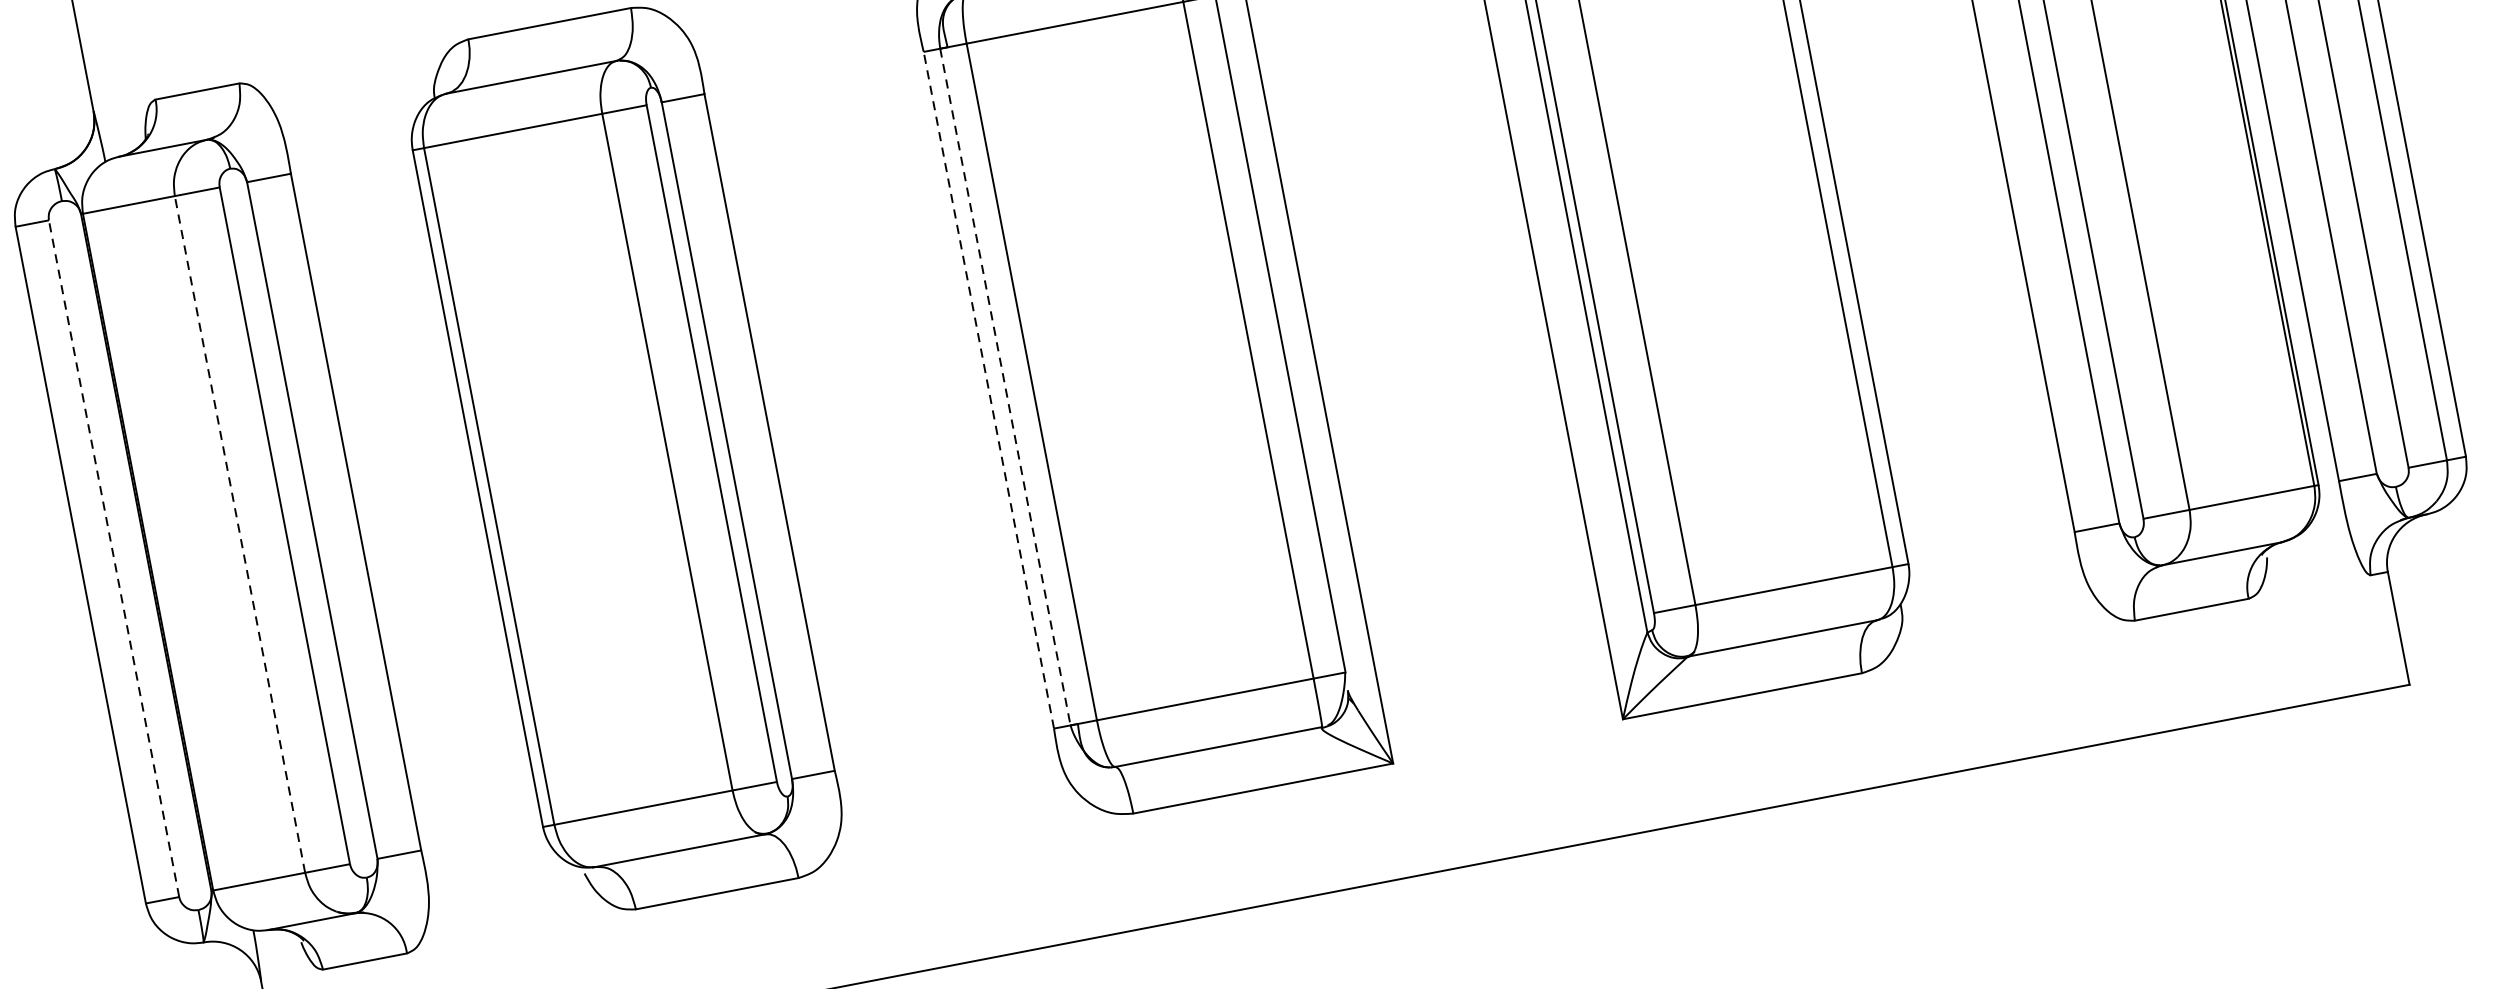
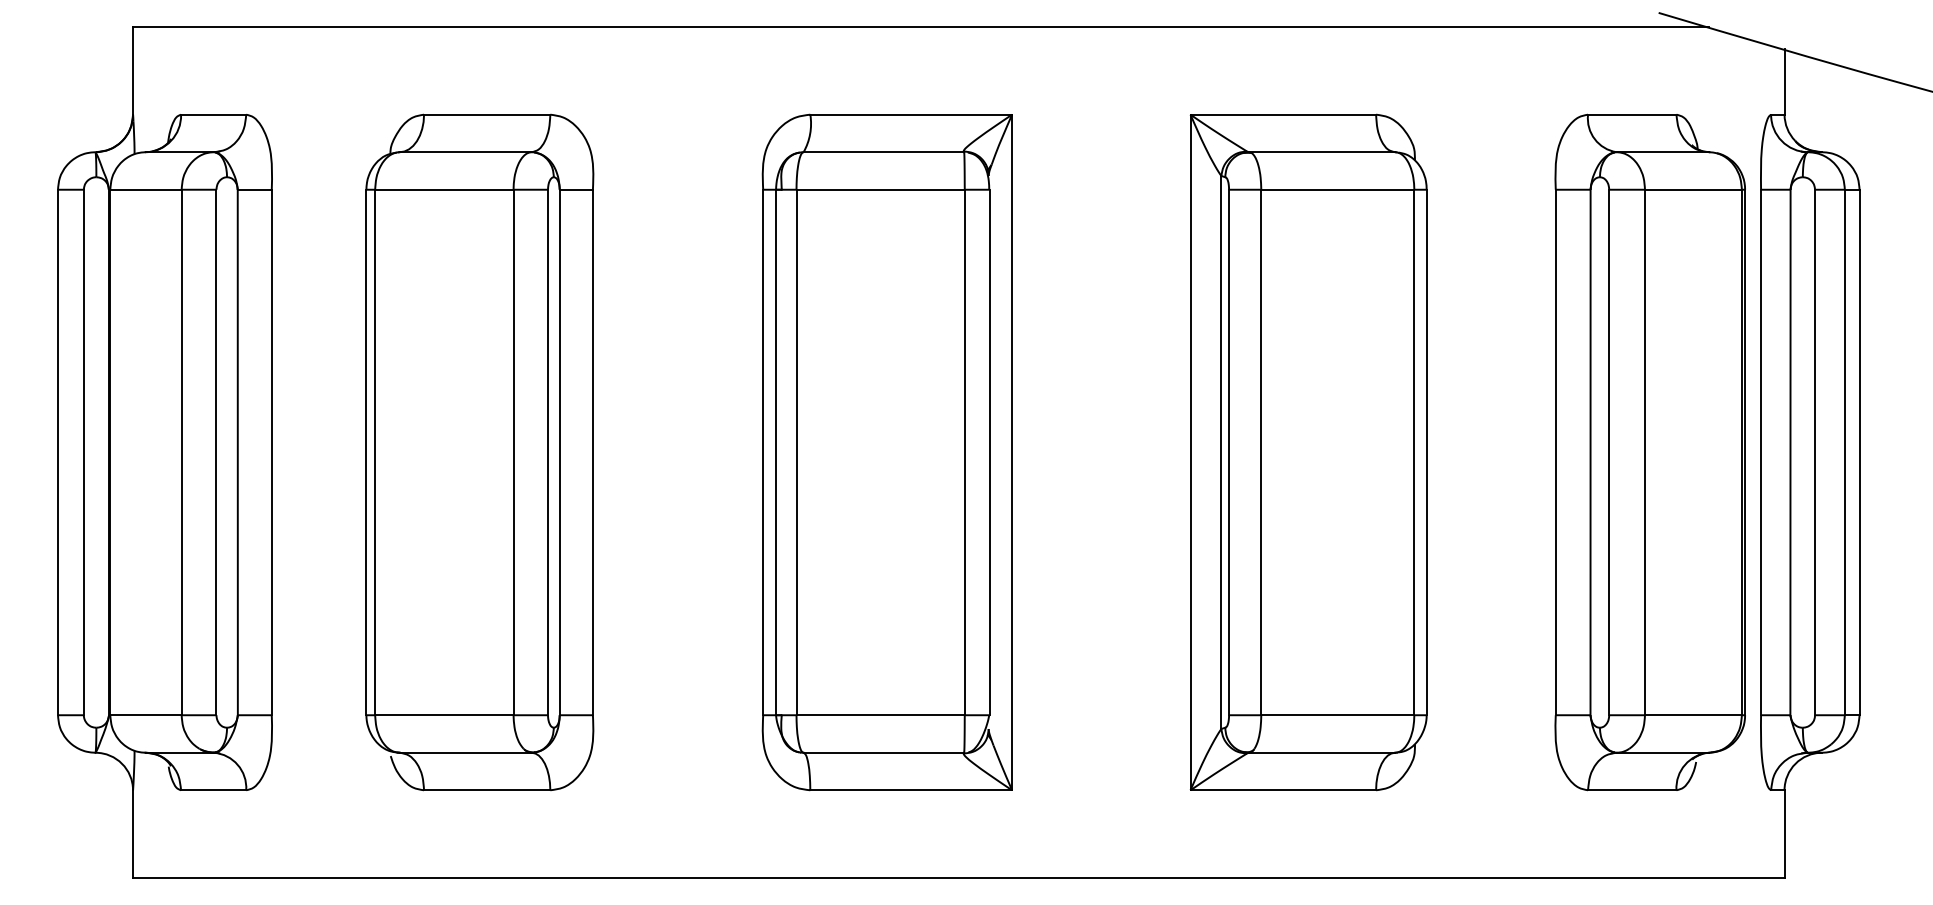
line: (1006, 386) -> (776, 452), dashed -> solid
line: (989, 390) -> (763, 452), dashed -> solid
line: (239, 534) -> (181, 452), dashed -> solid
line: (113, 558) -> (83, 452), dashed -> solid

